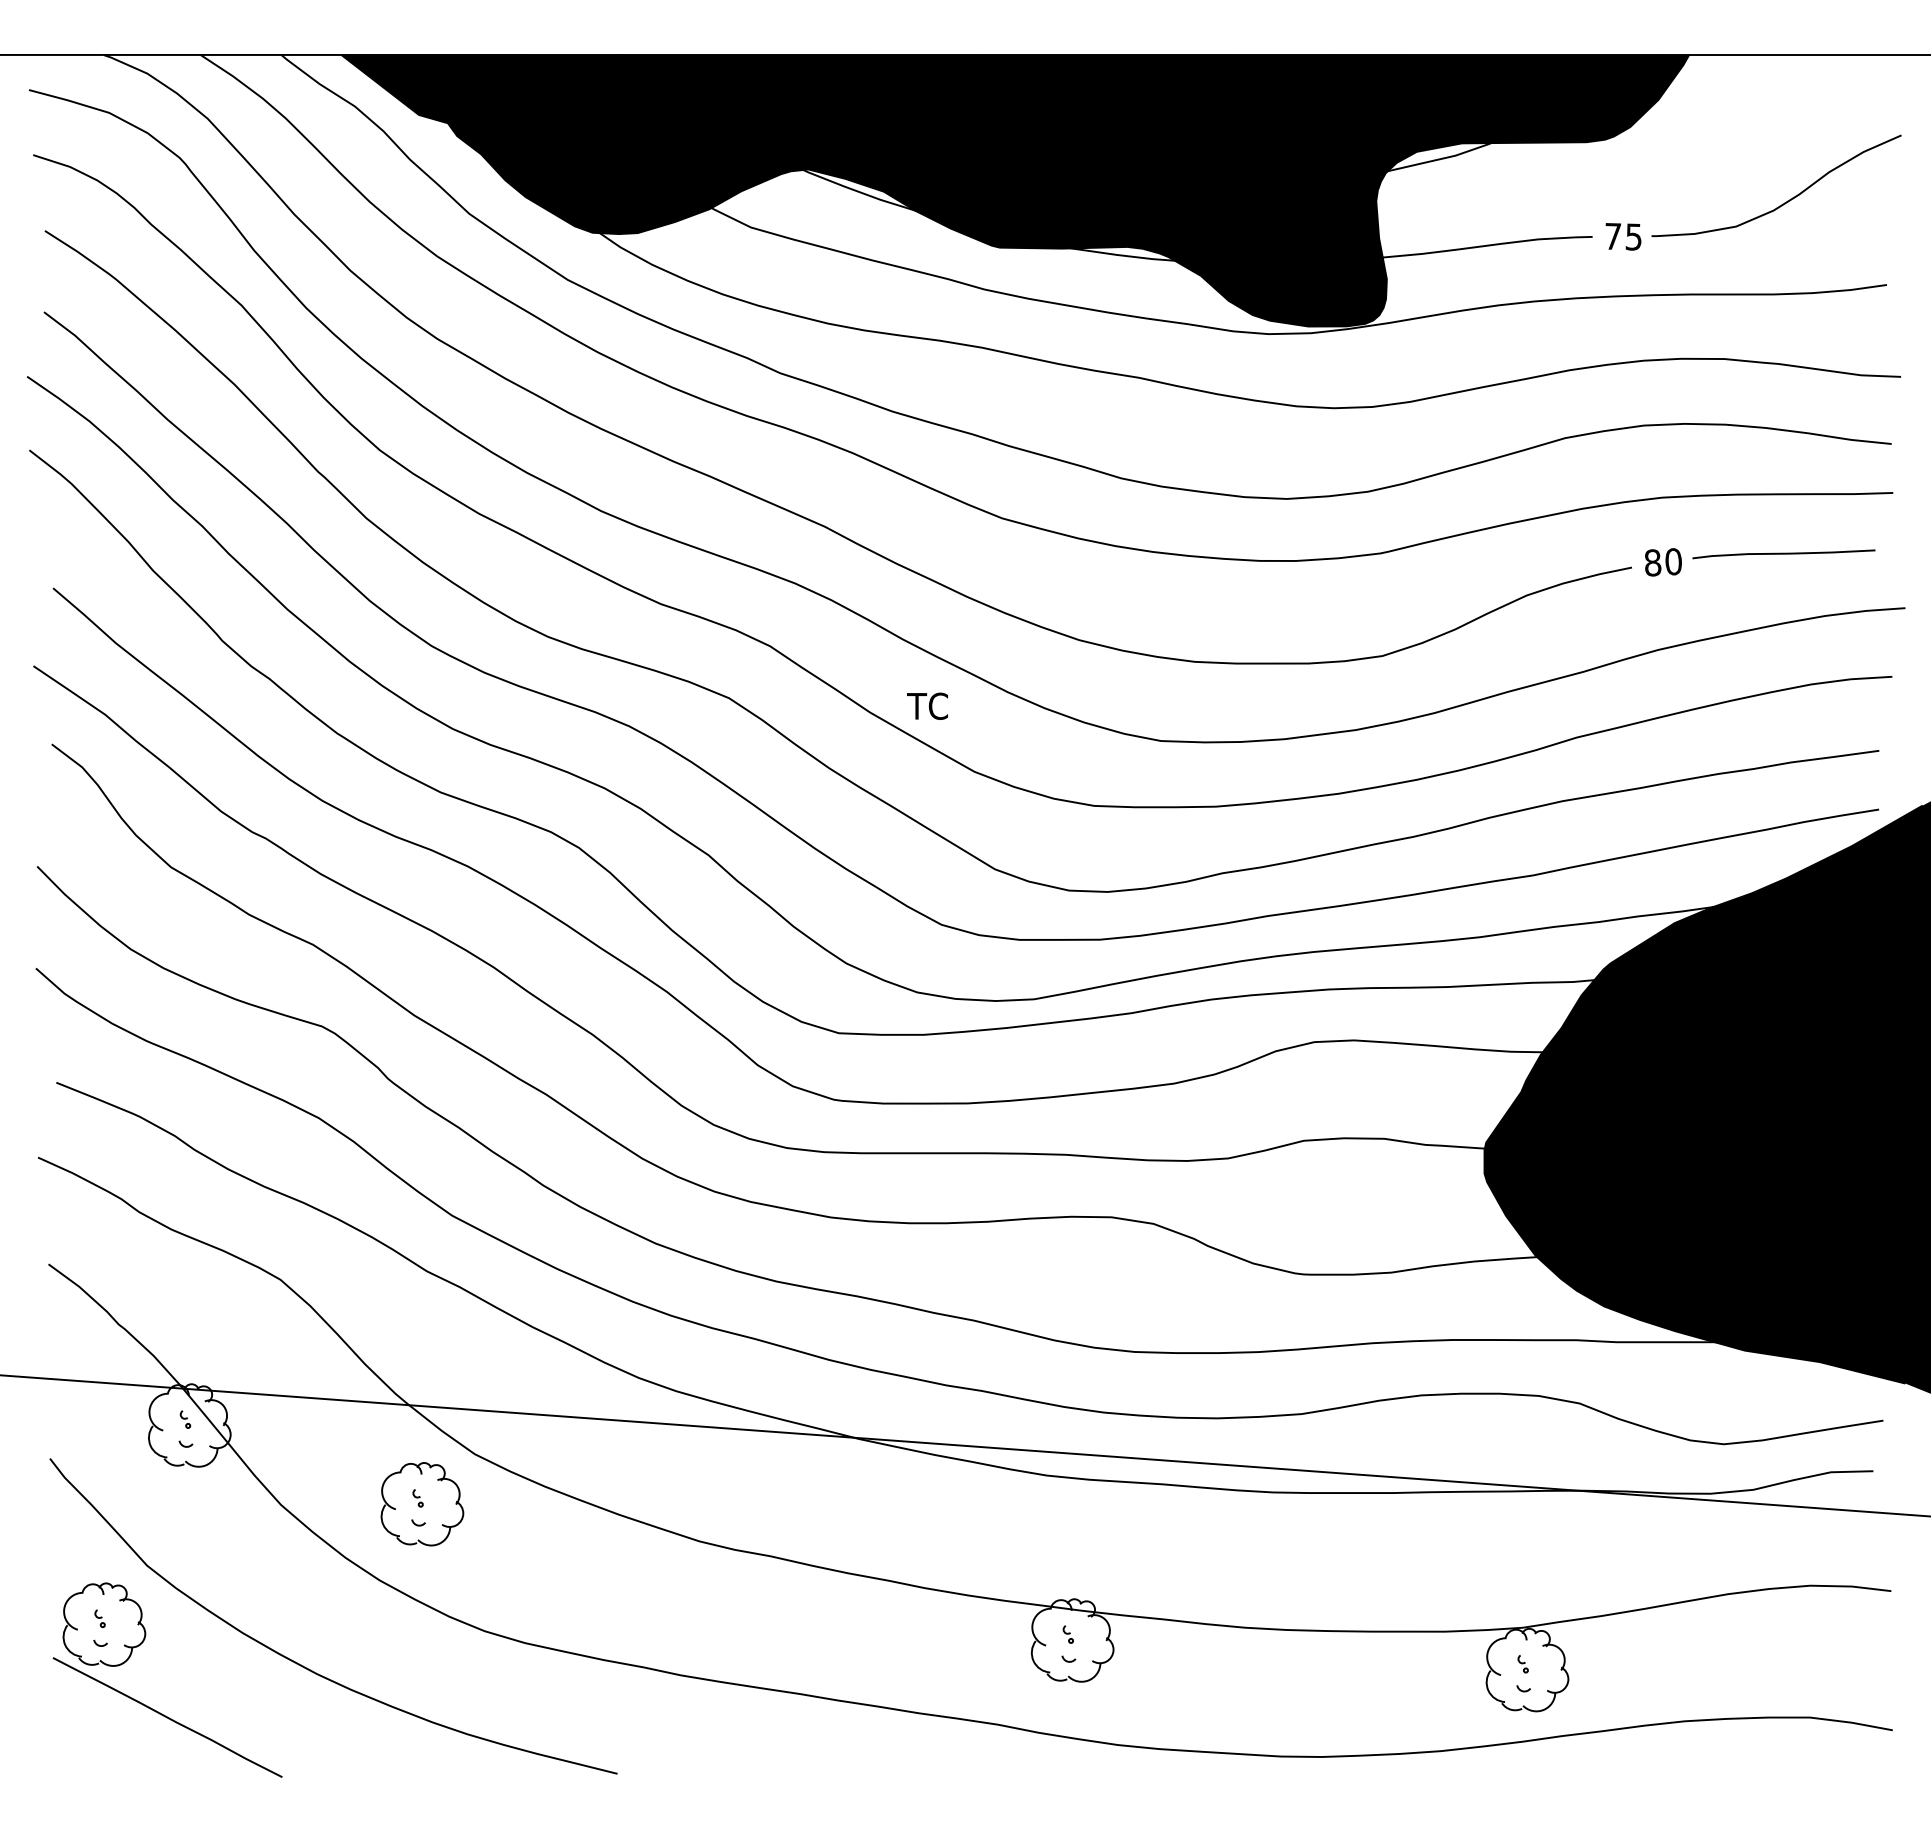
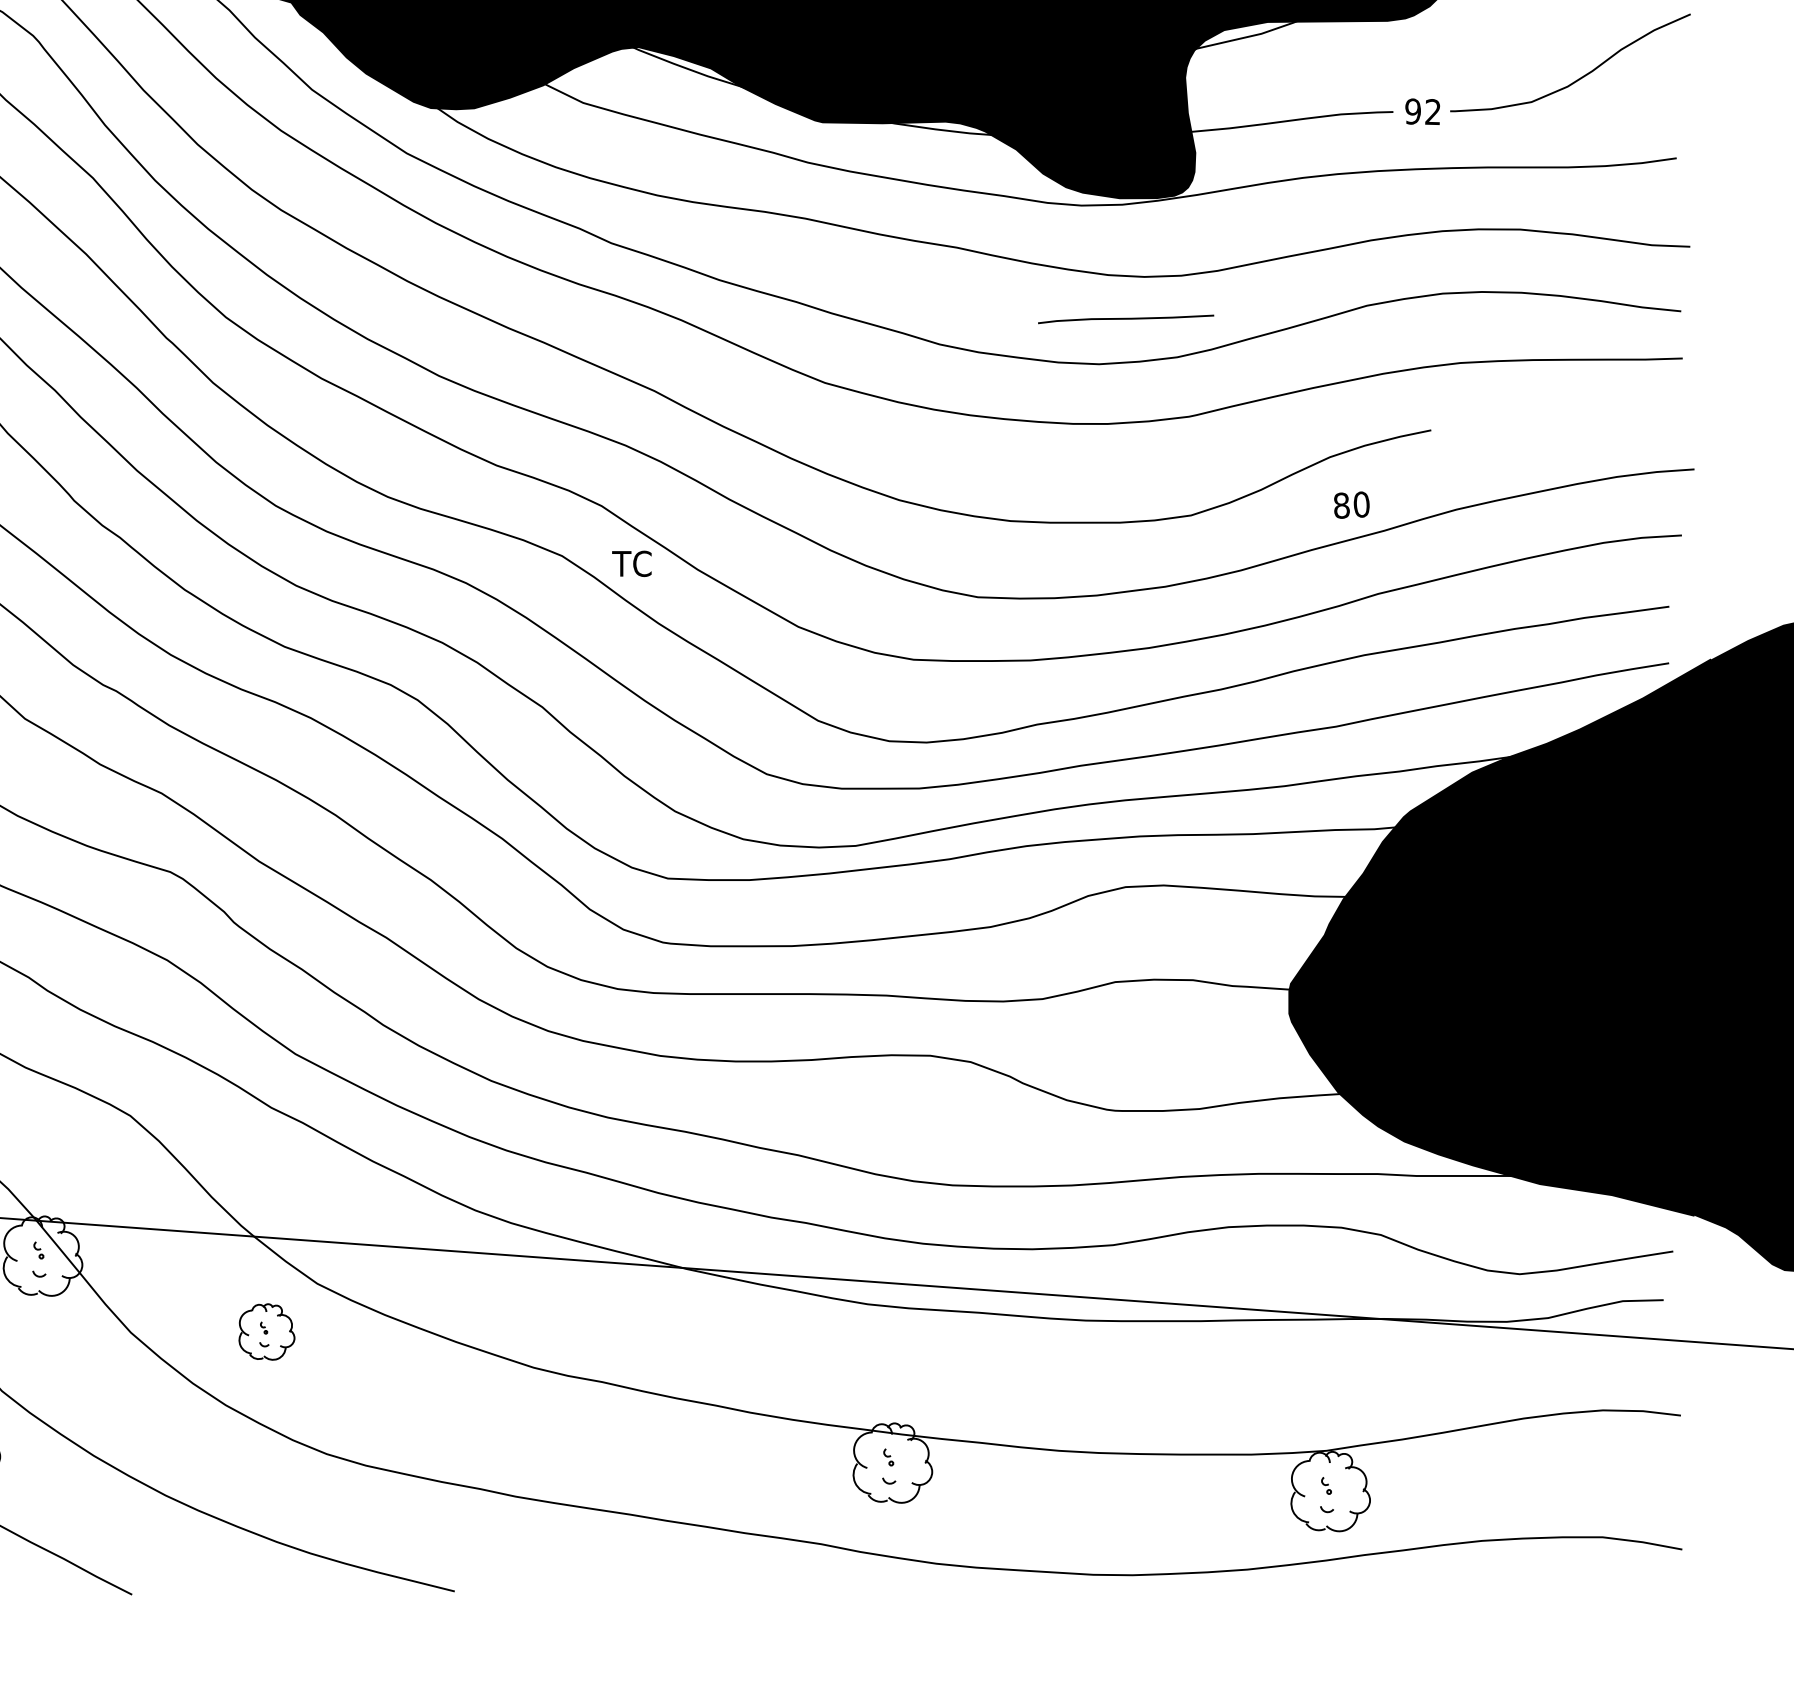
text: (1623, 236) -> (1423, 111), 75 -> 92
curve: (1783, 554) -> (1125, 319), moved
text: (1663, 562) -> (1351, 505), moved
text: (927, 705) -> (631, 563), moved
part: (422, 1504) -> (267, 1332), size x0.7

